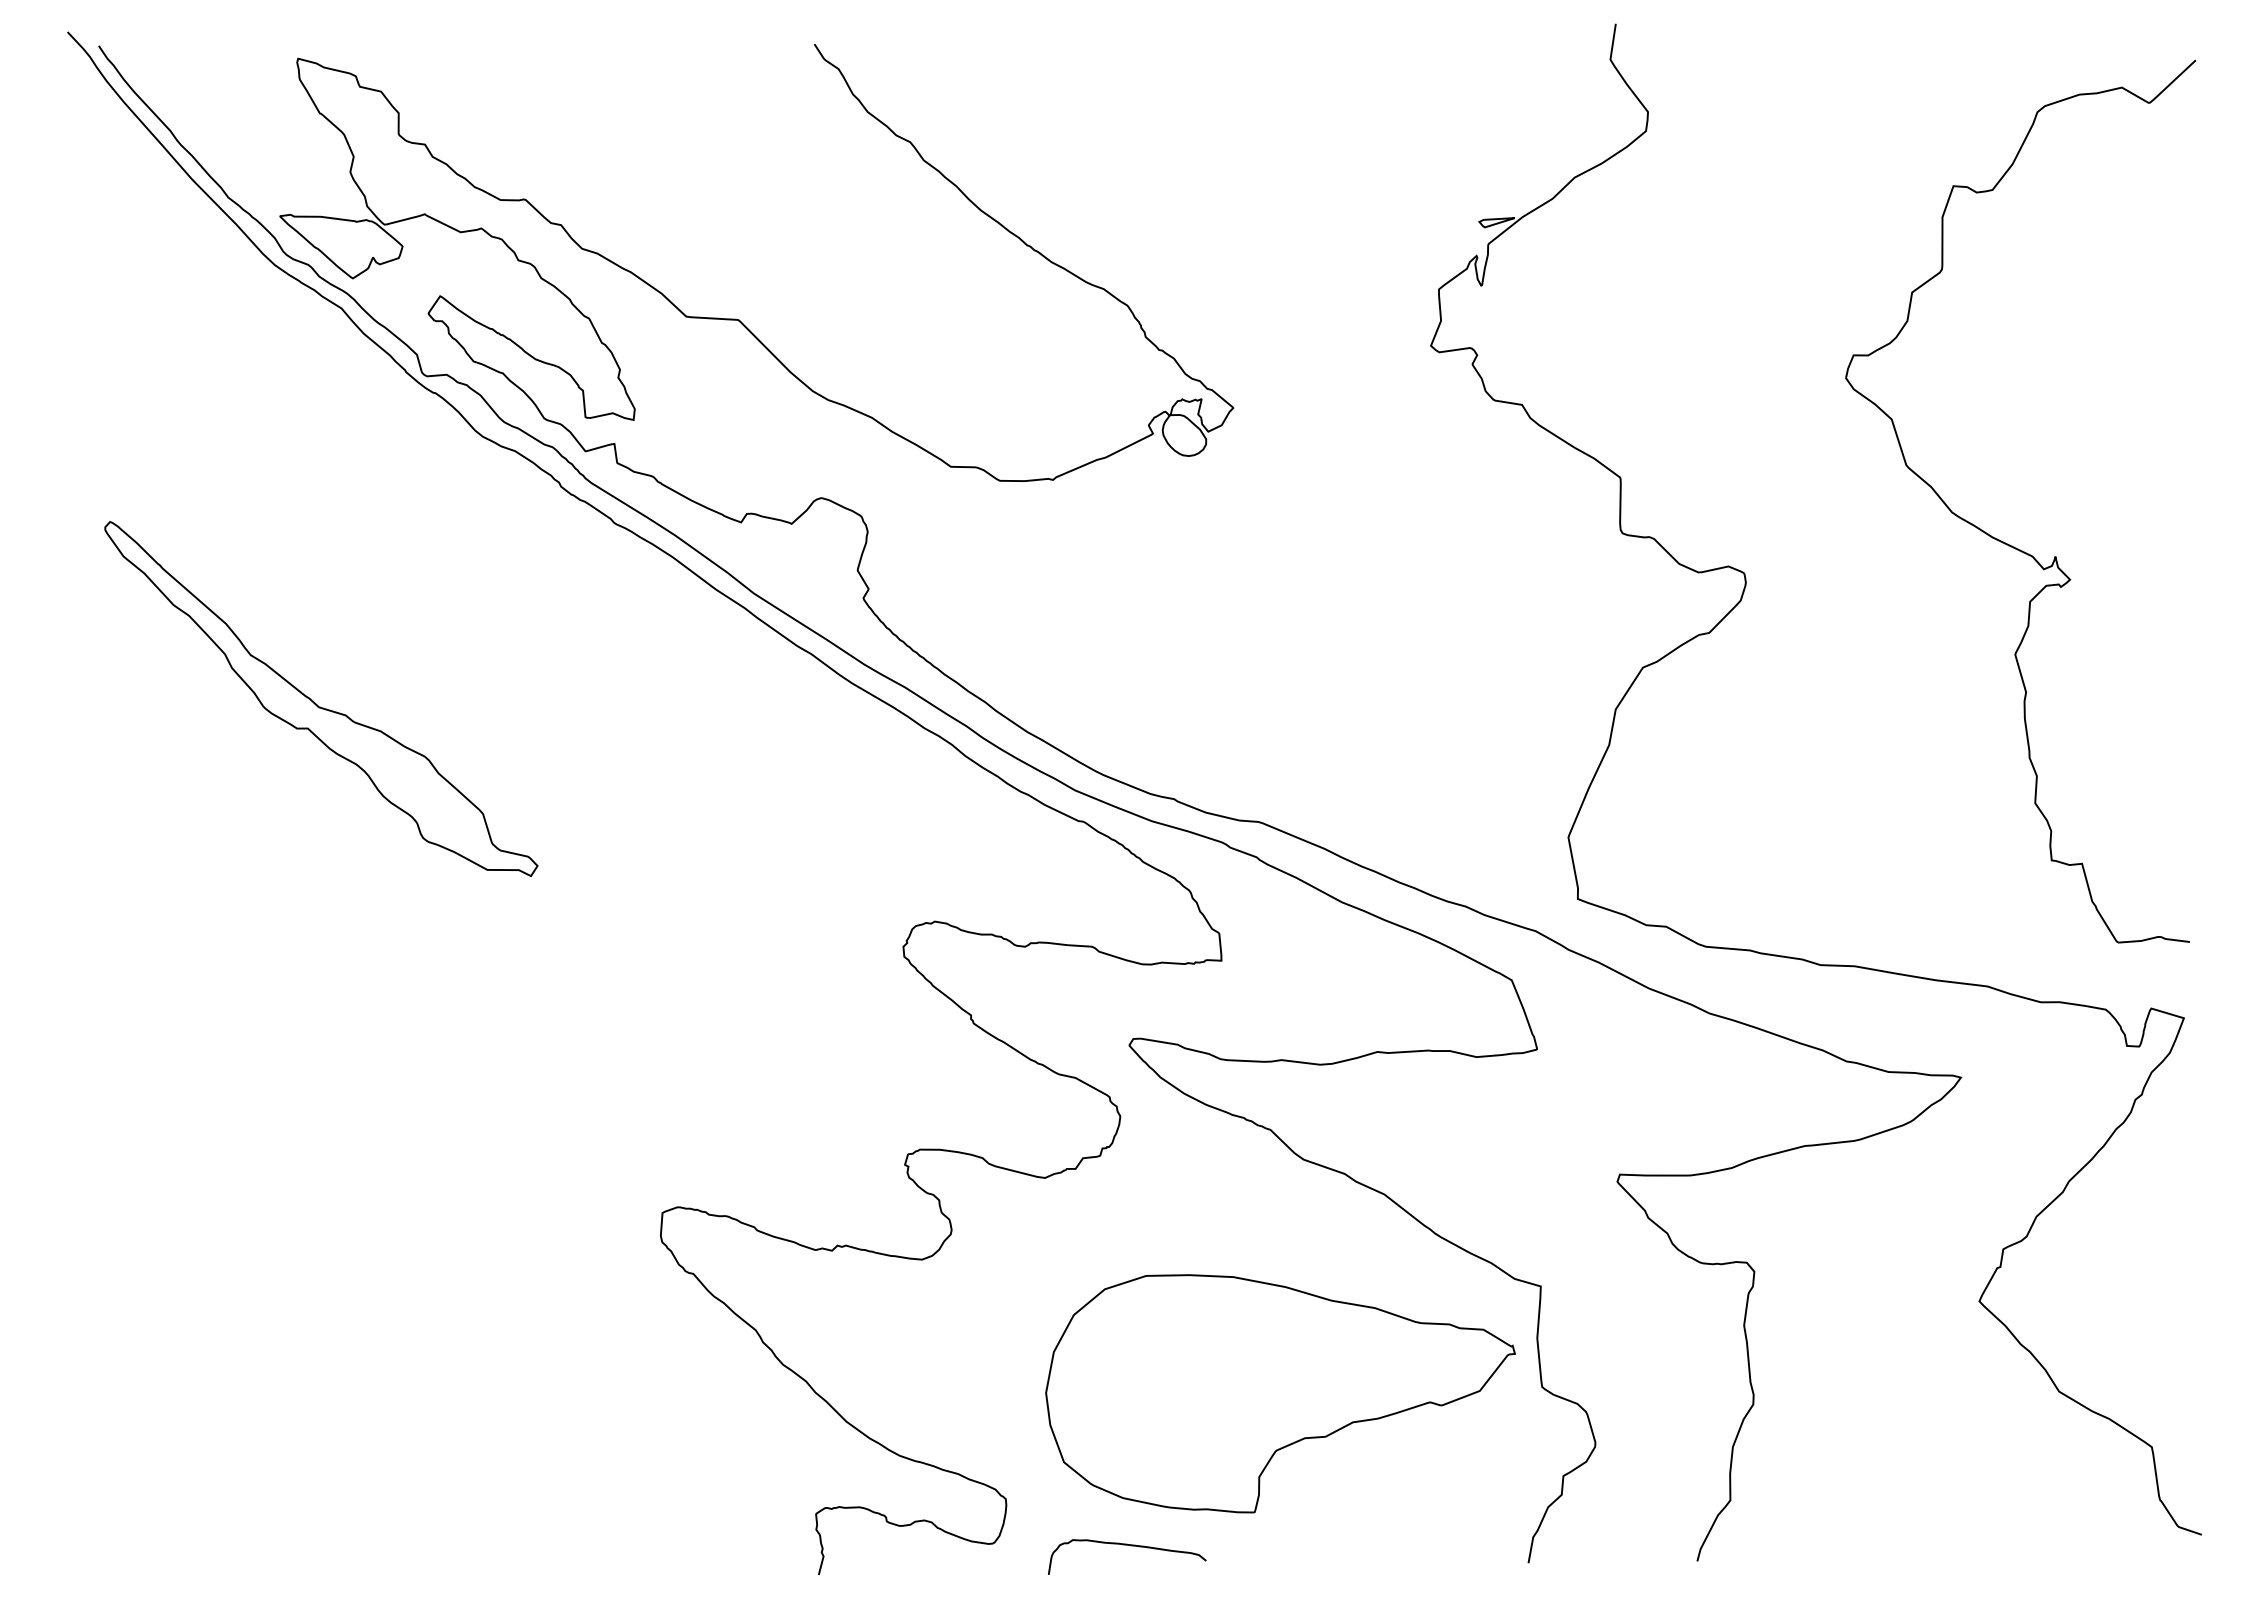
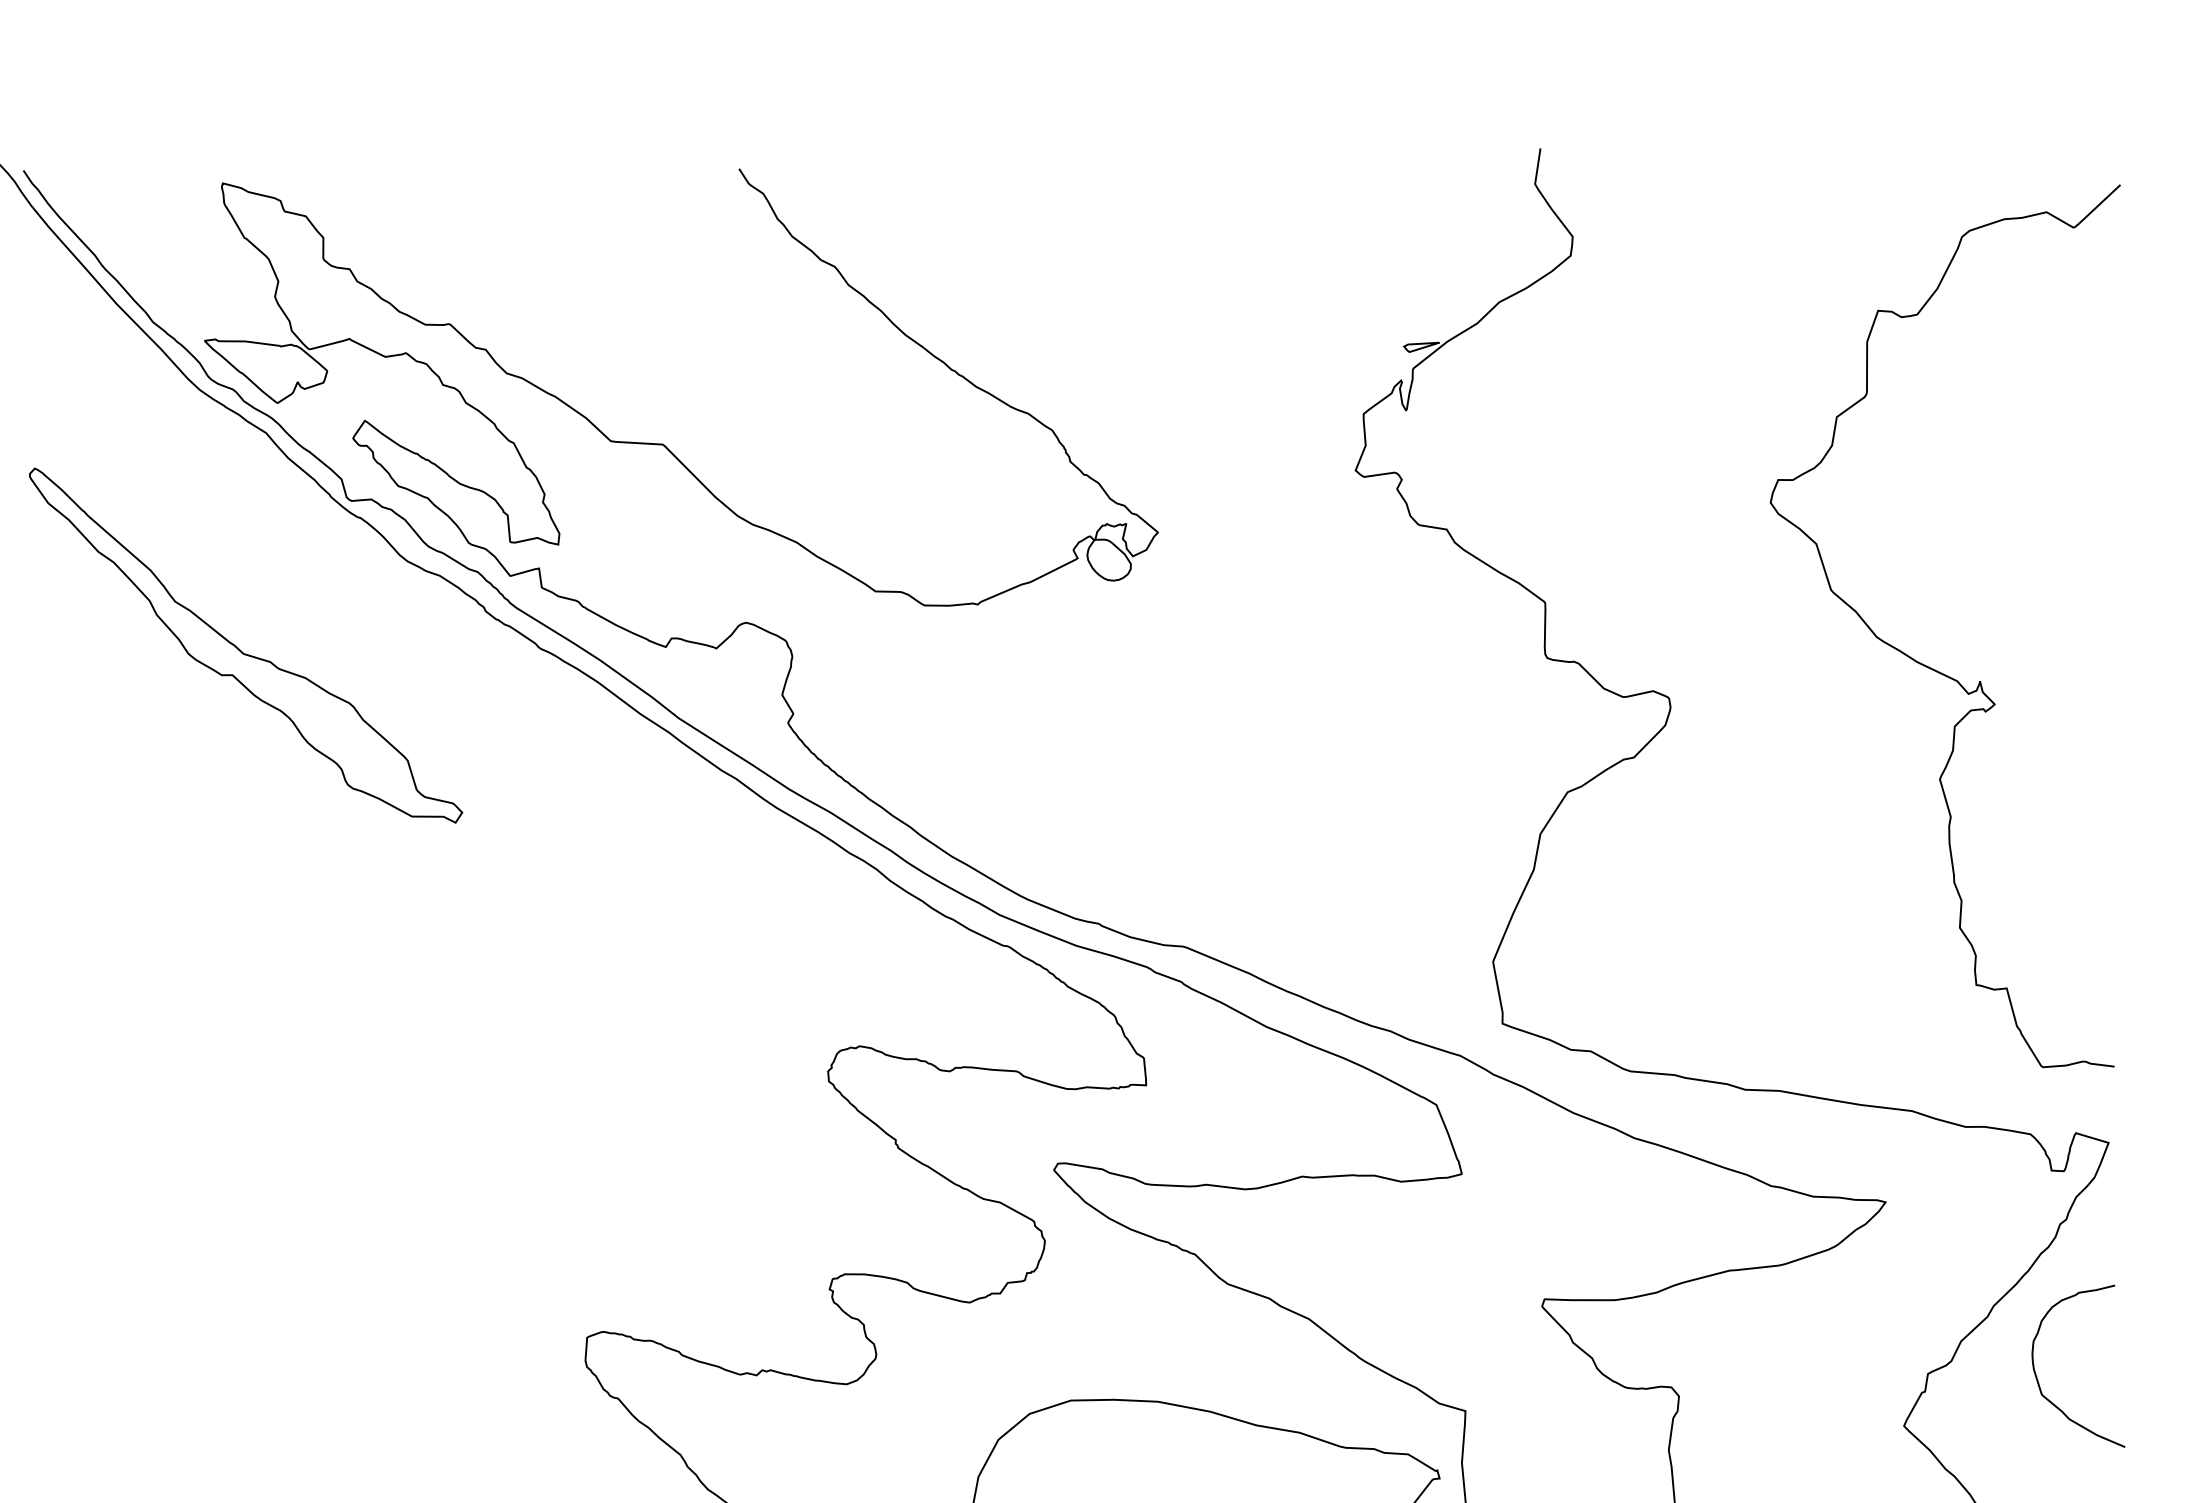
part: (316, 703) -> (241, 650), moved
curve: (2113, 1254) -> (2038, 1379), added

